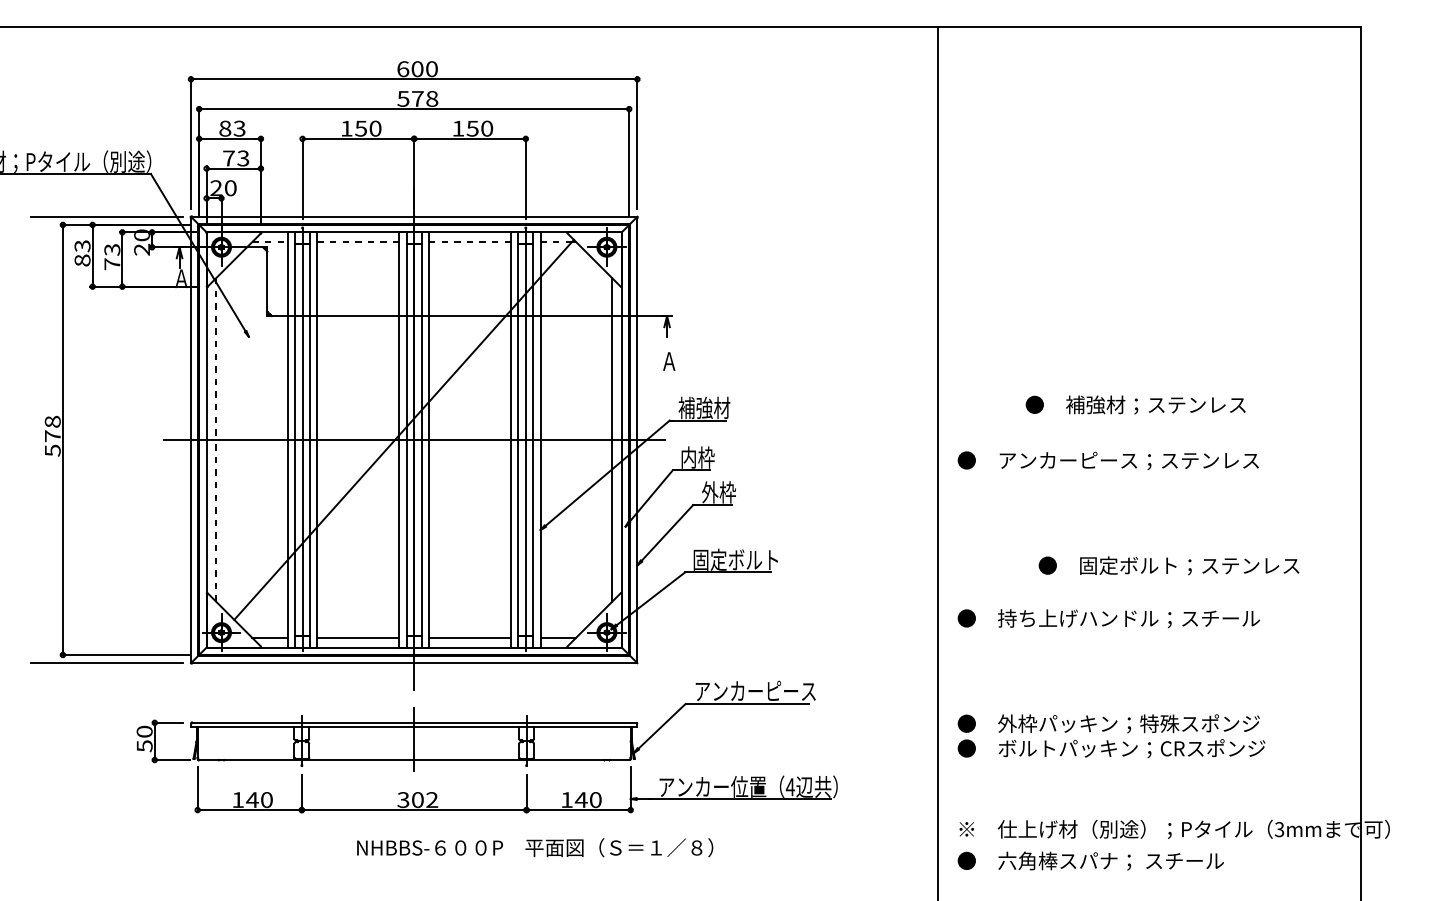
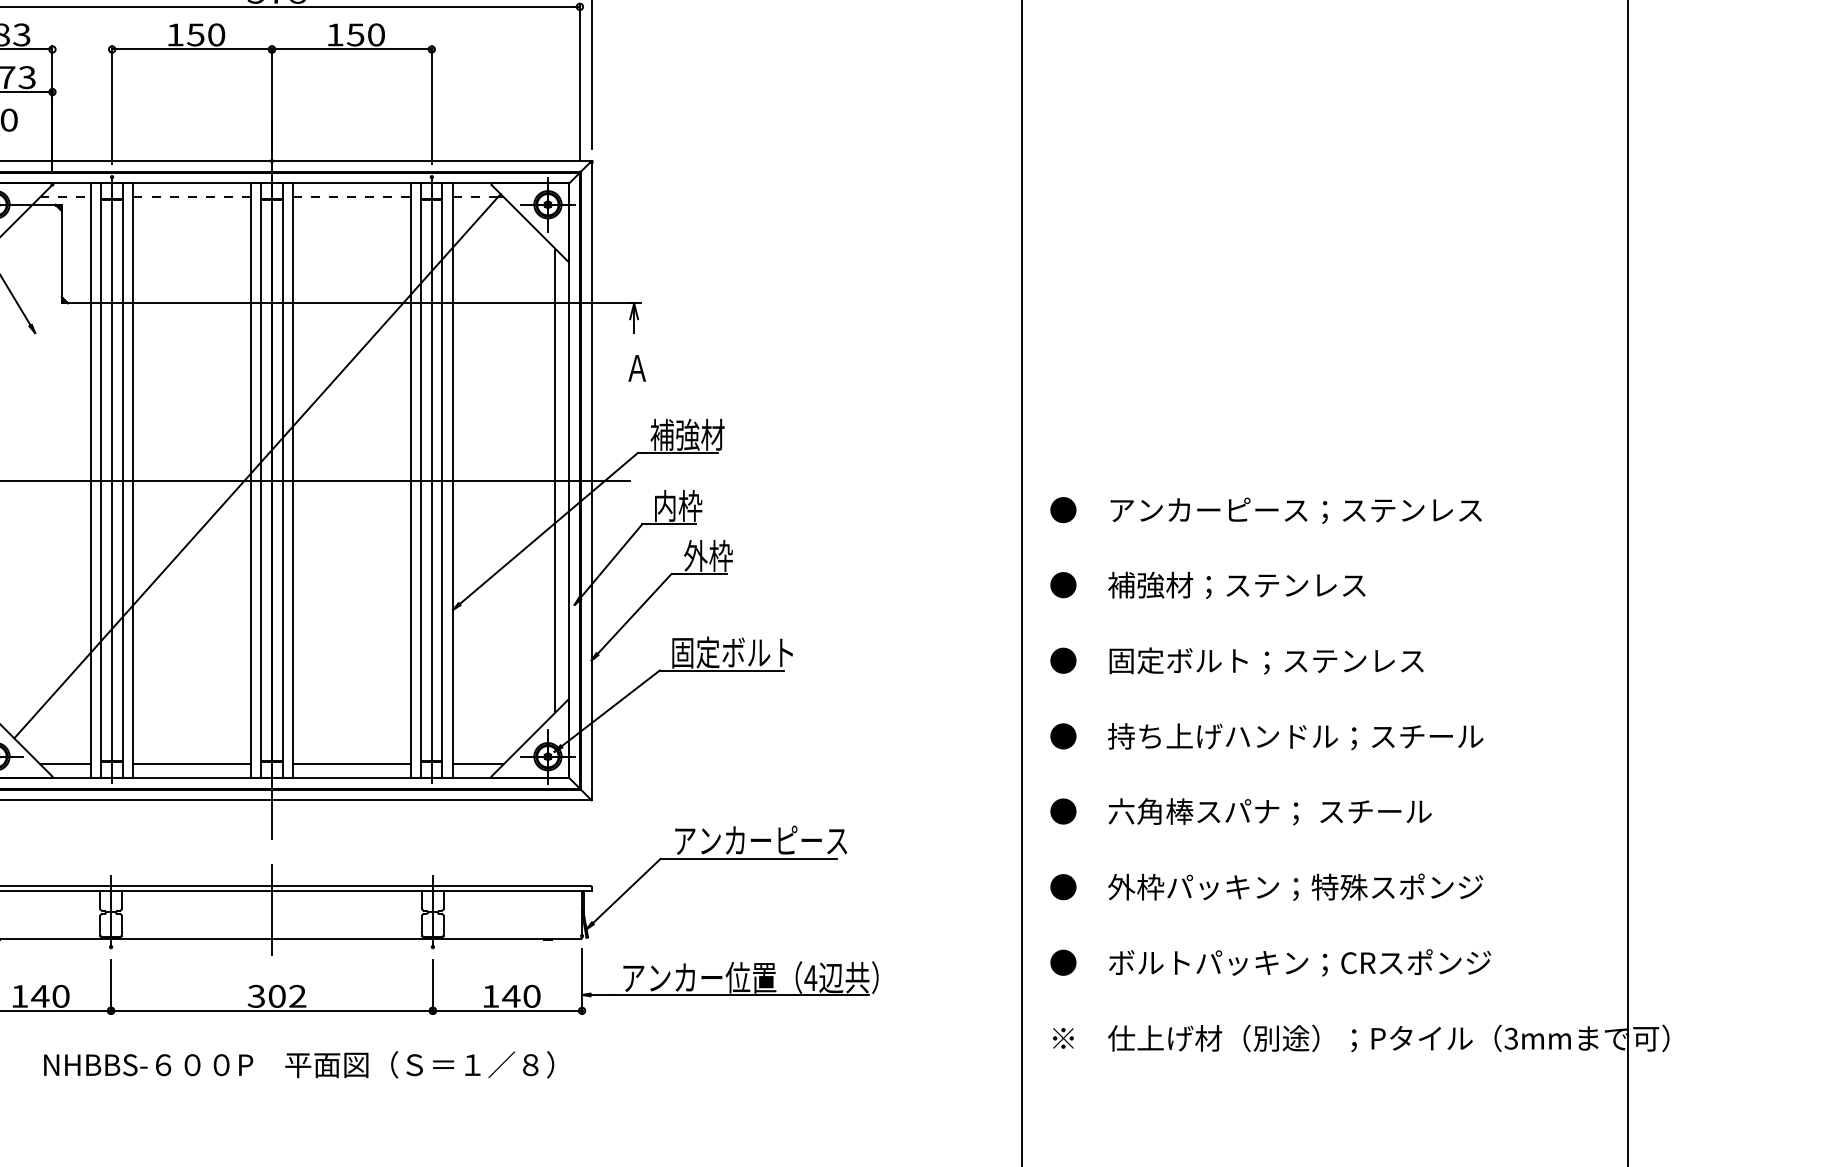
text: (1135, 404) -> (1207, 584), moved
text: (1168, 565) -> (1236, 660), moved
text: (1111, 748) -> (1270, 962), moved
text: (535, 847) -> (299, 1064), moved
text: (1090, 860) -> (1240, 810), moved

